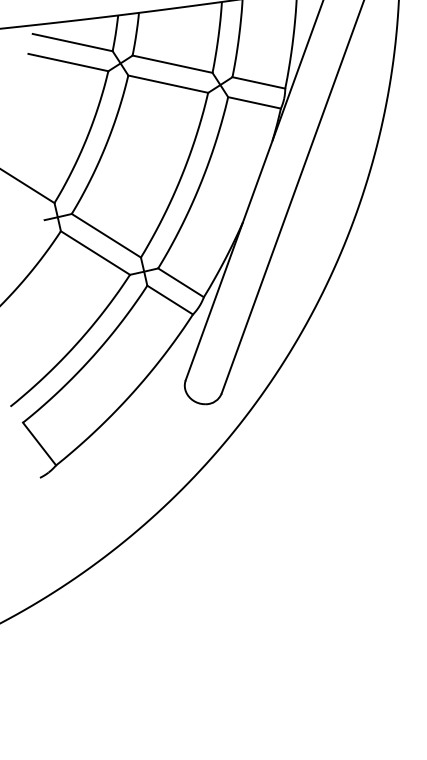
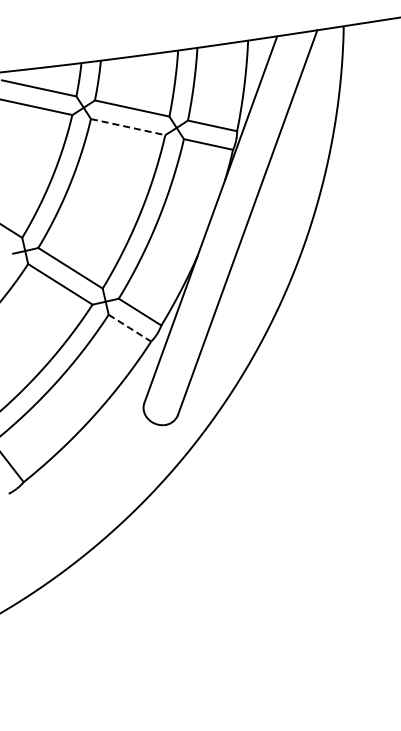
line: (168, 84) -> (128, 127), solid -> dashed
line: (170, 300) -> (130, 328), solid -> dashed

